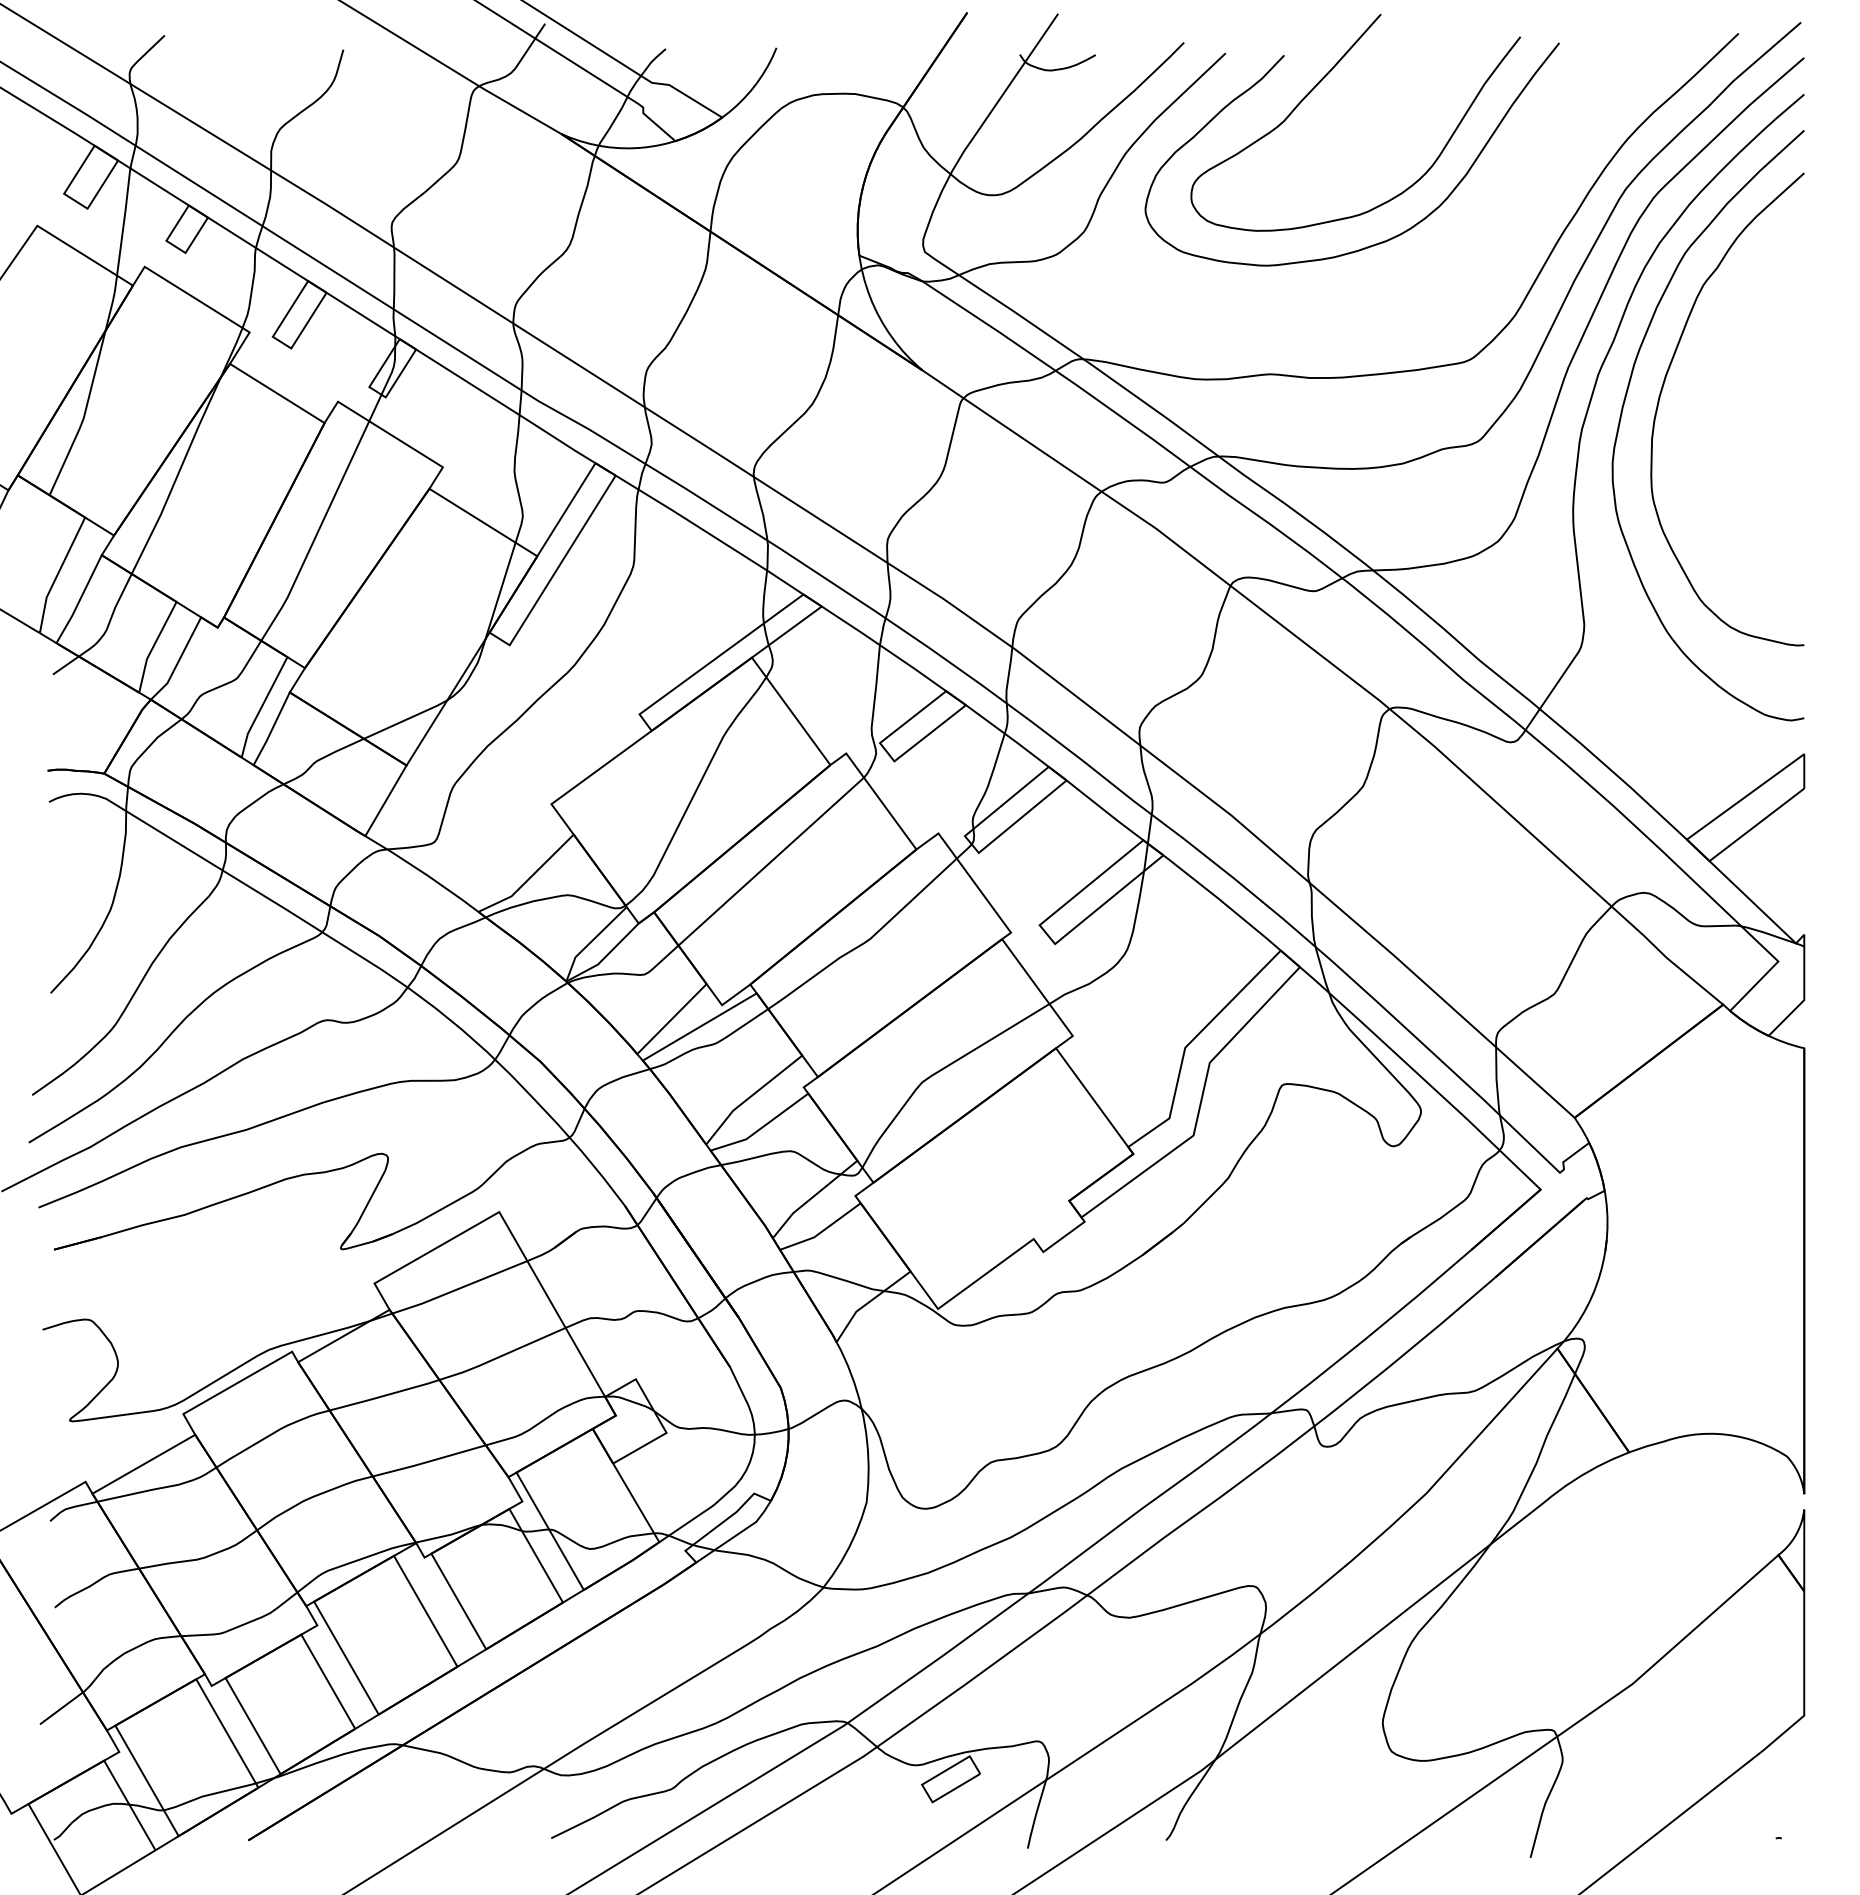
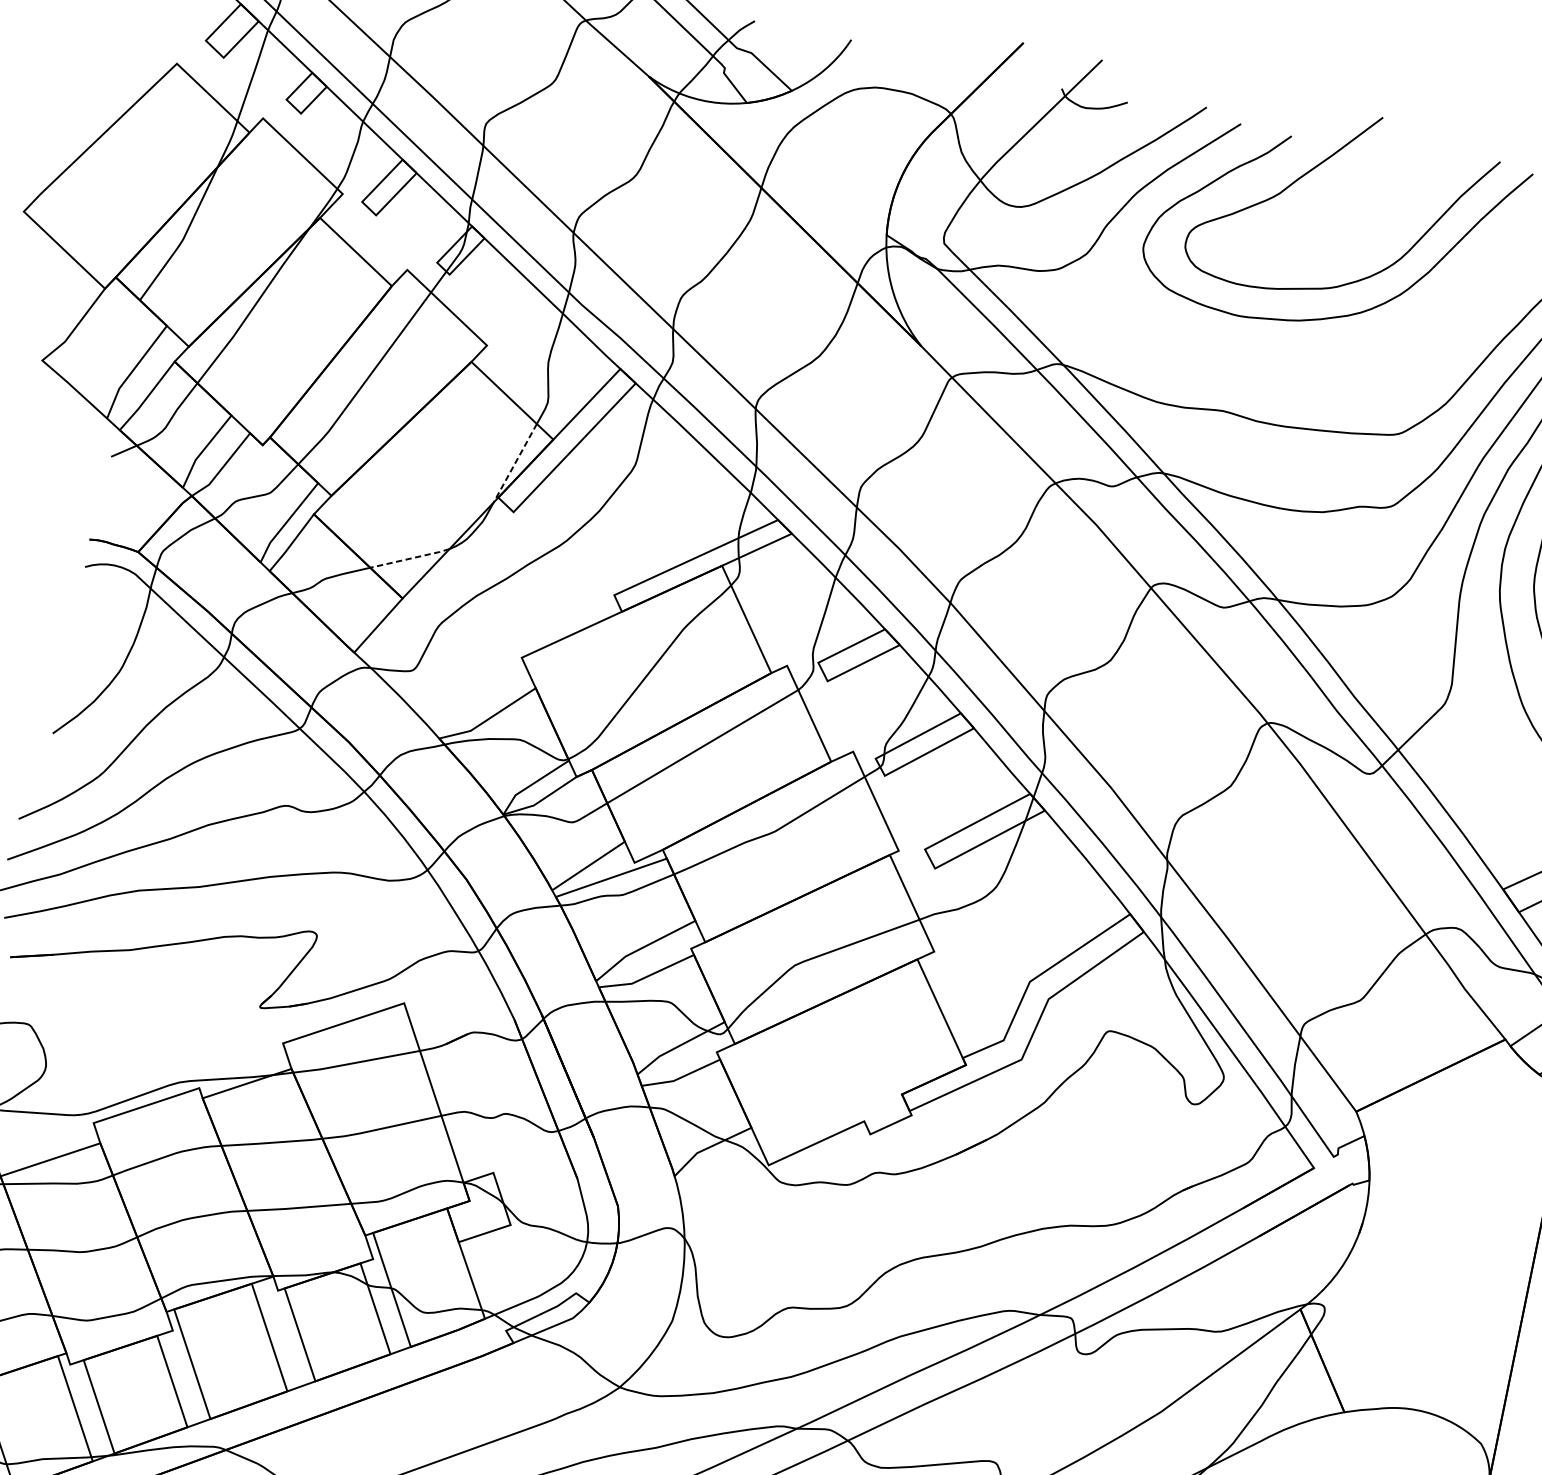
line: (500, 590) -> (515, 462), solid -> dashed
line: (406, 719) -> (410, 558), solid -> dashed

